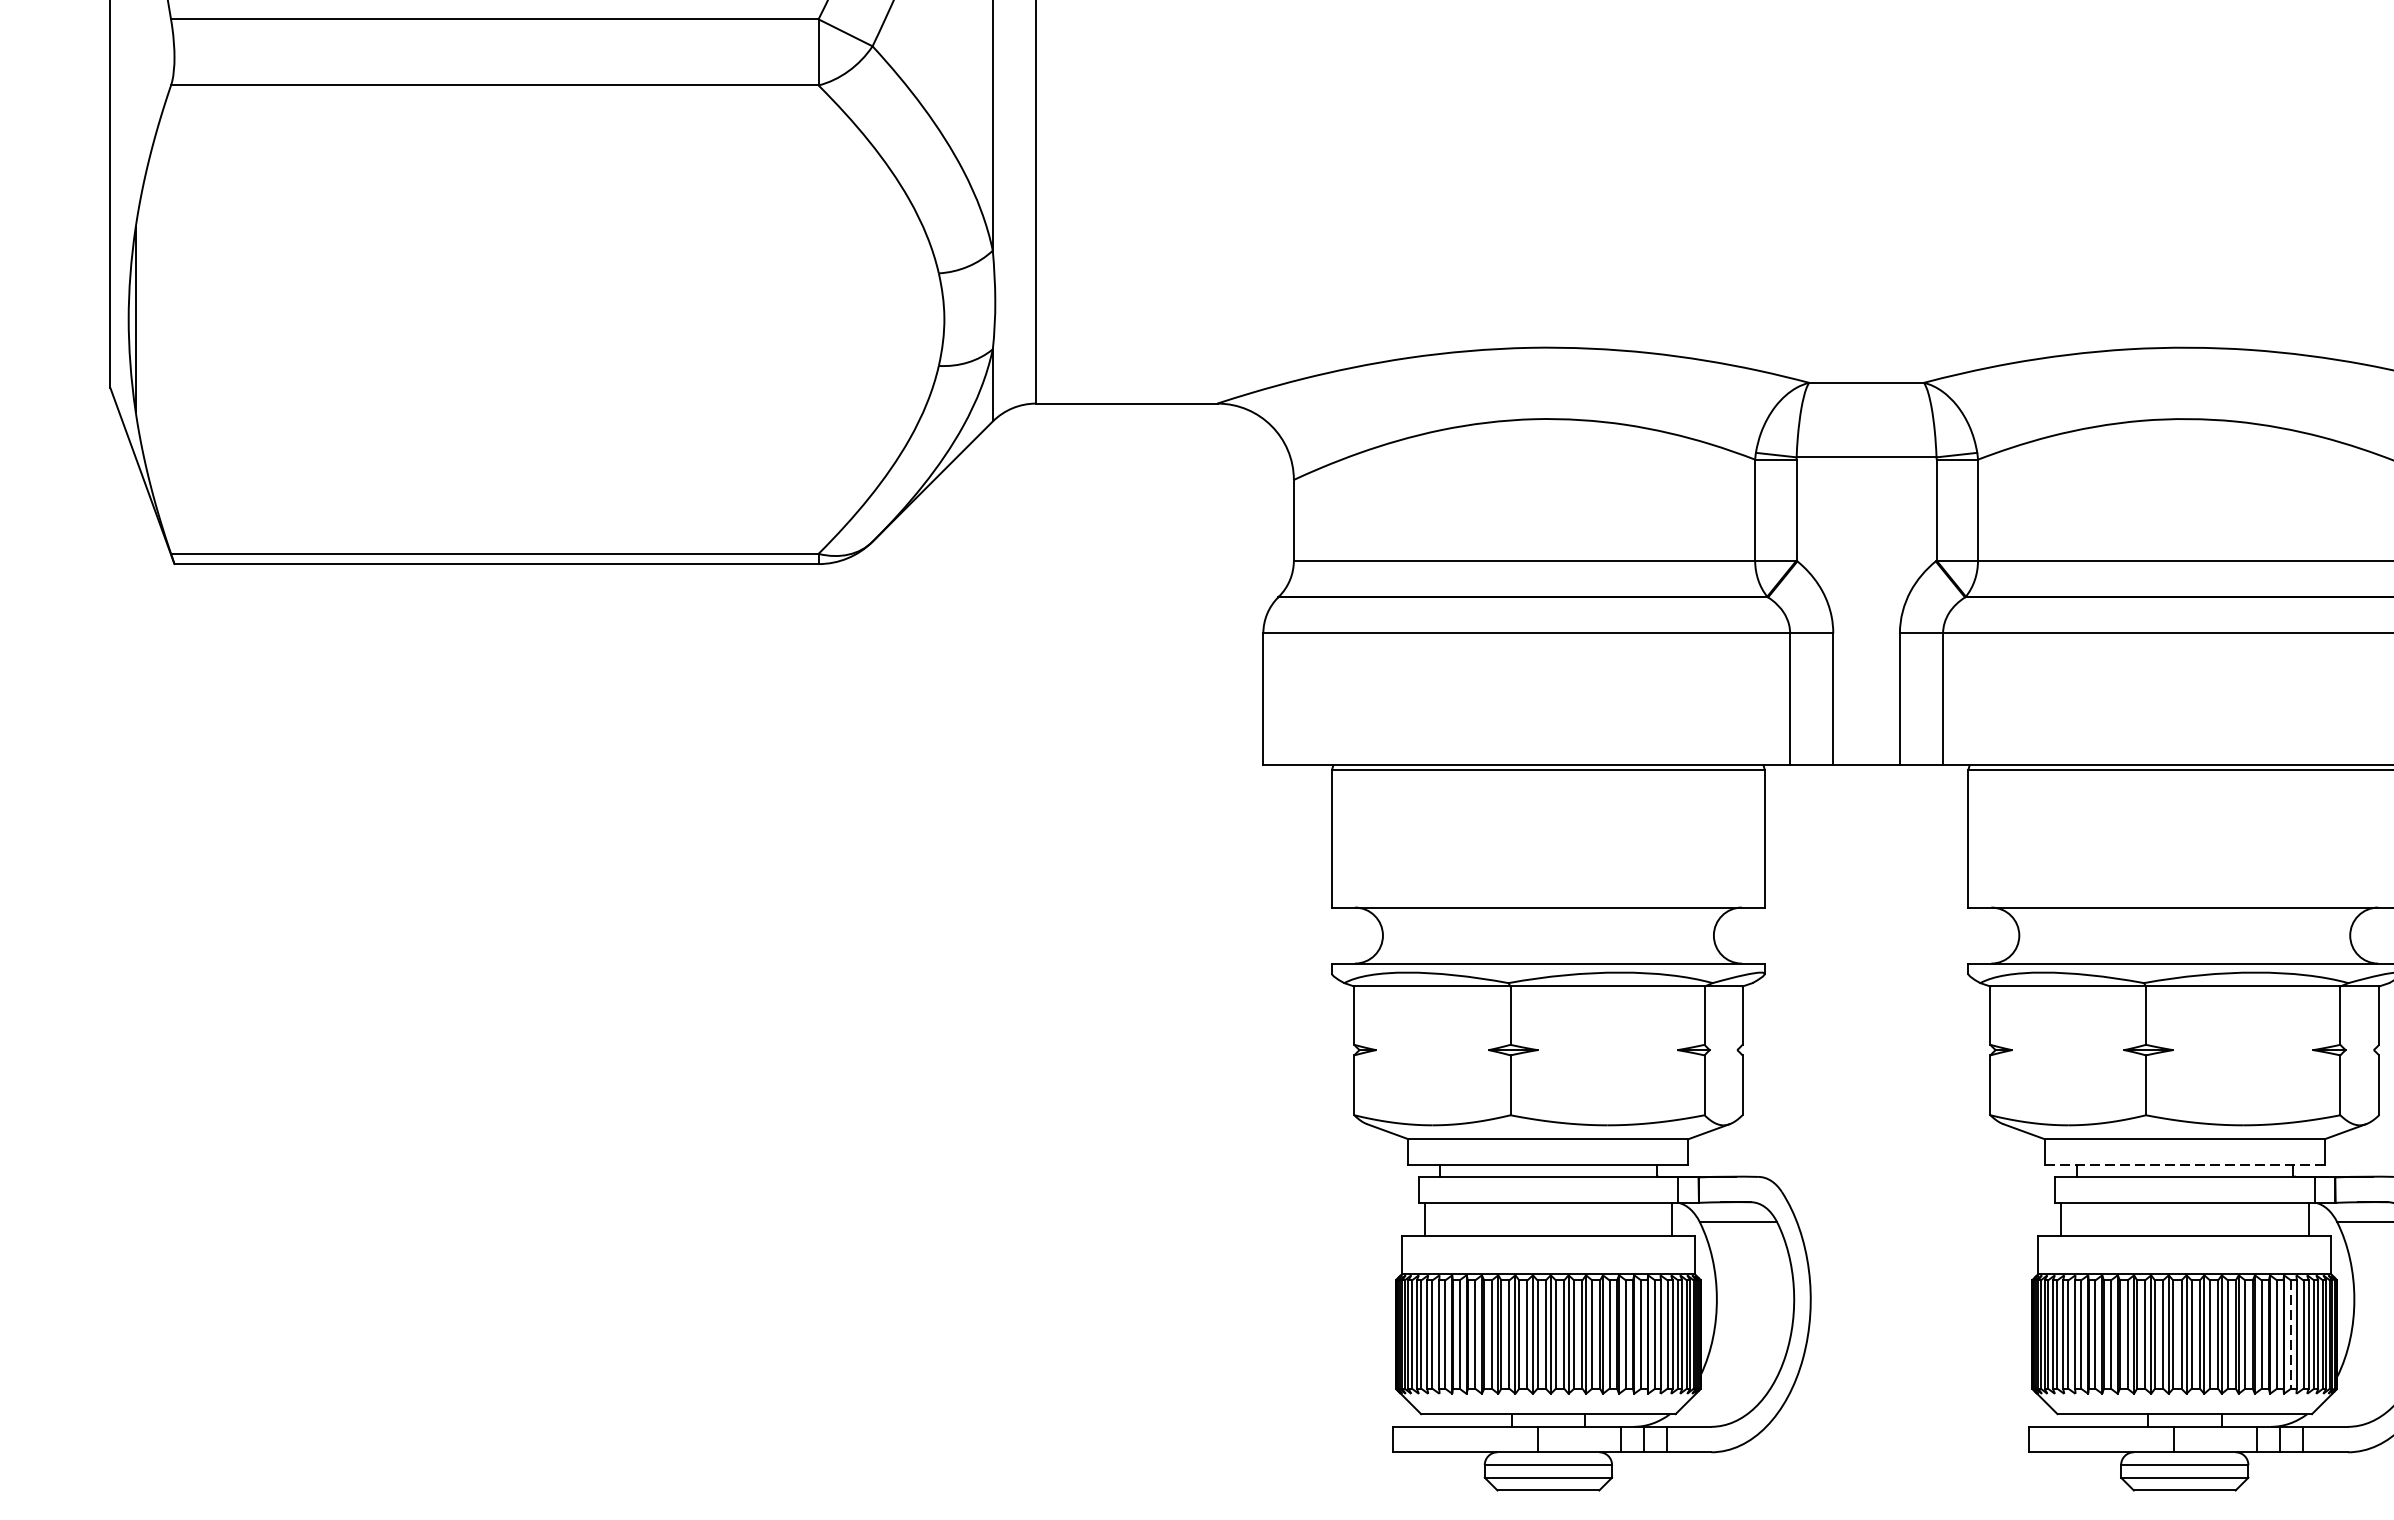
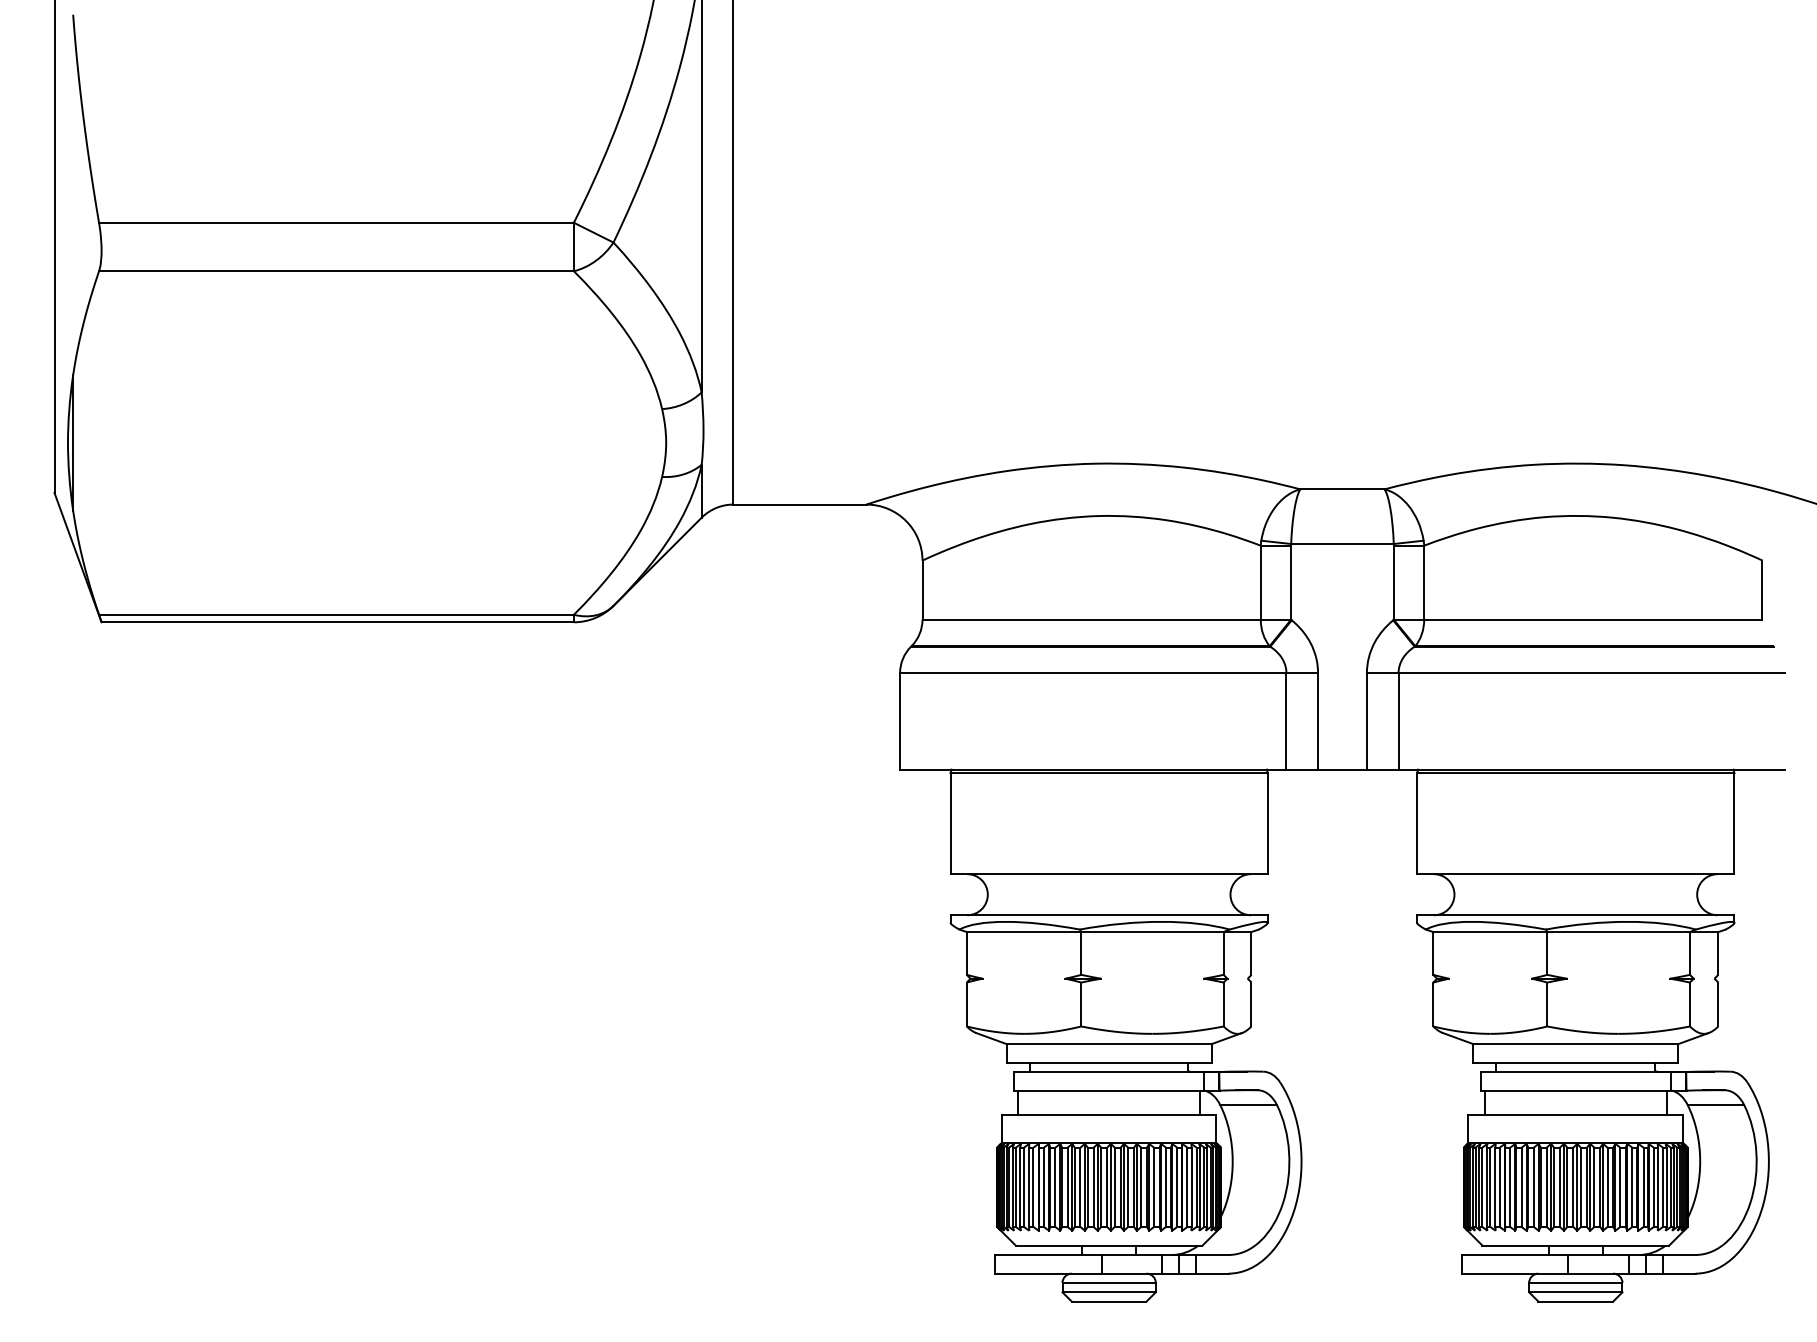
line: (2184, 1164) -> (1575, 1062), dashed -> solid
line: (2290, 1334) -> (1653, 1187), dashed -> solid

